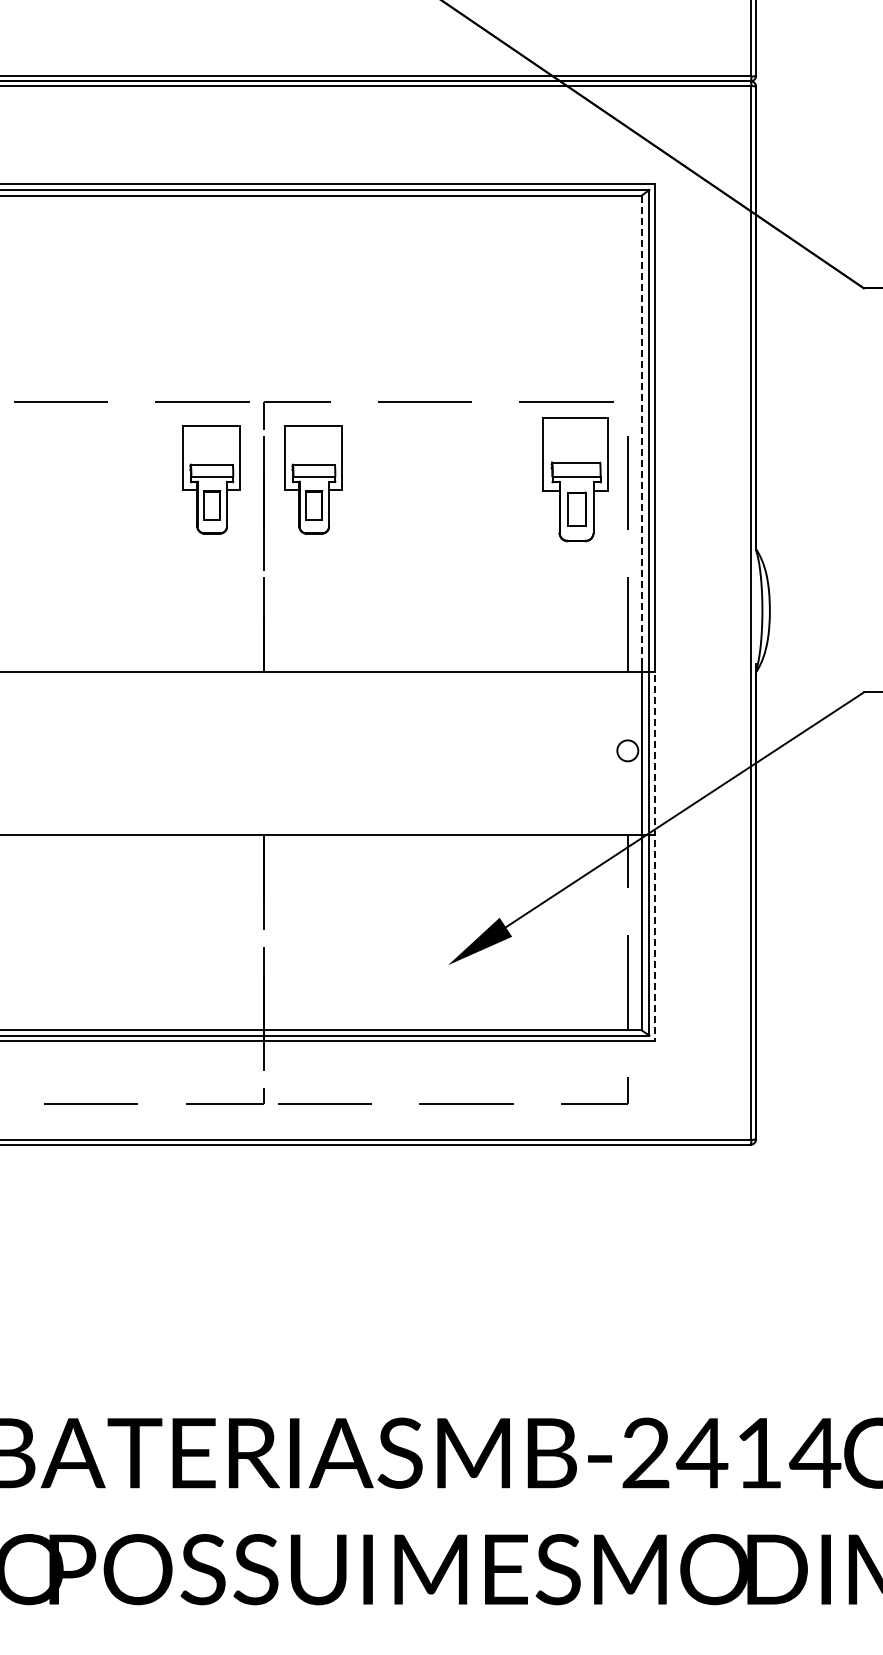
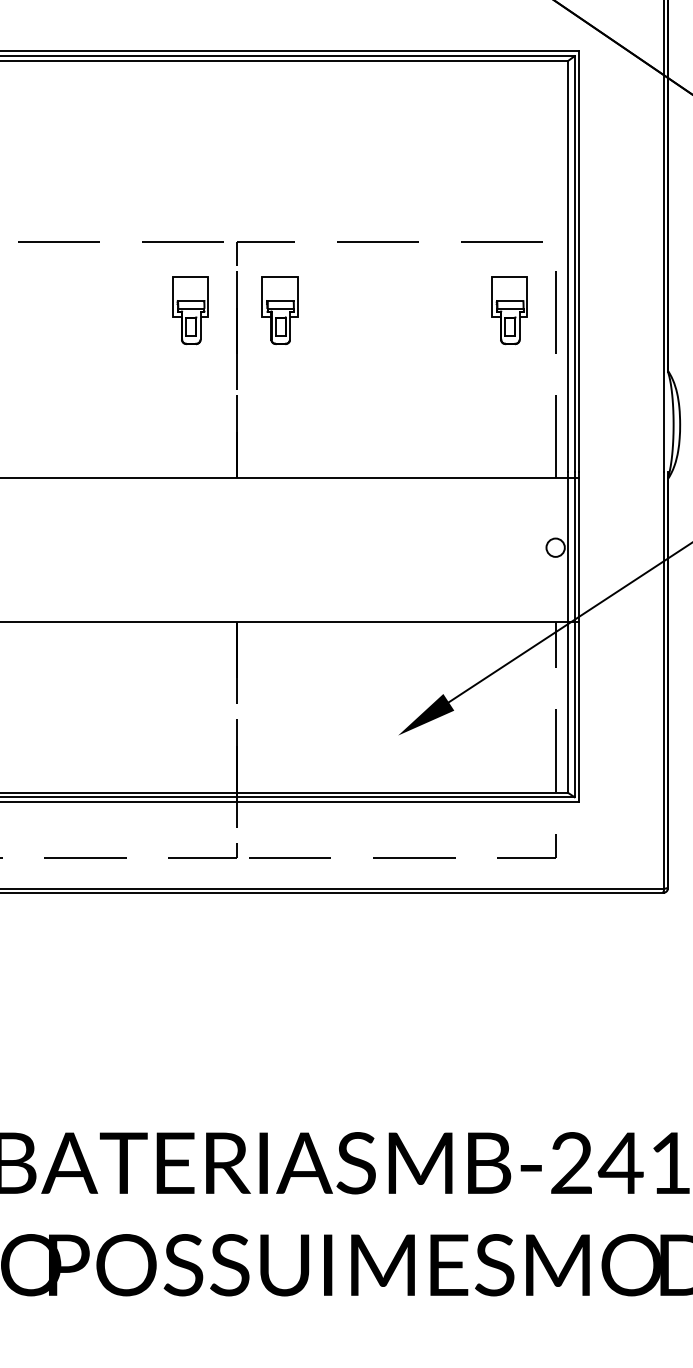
line: (641, 430) -> (567, 267), dashed -> solid
part: (211, 480) -> (190, 310), size x0.71
part: (313, 480) -> (280, 310), size x0.71
part: (575, 480) -> (509, 310), size x0.62
line: (654, 852) -> (579, 636), dashed -> solid

